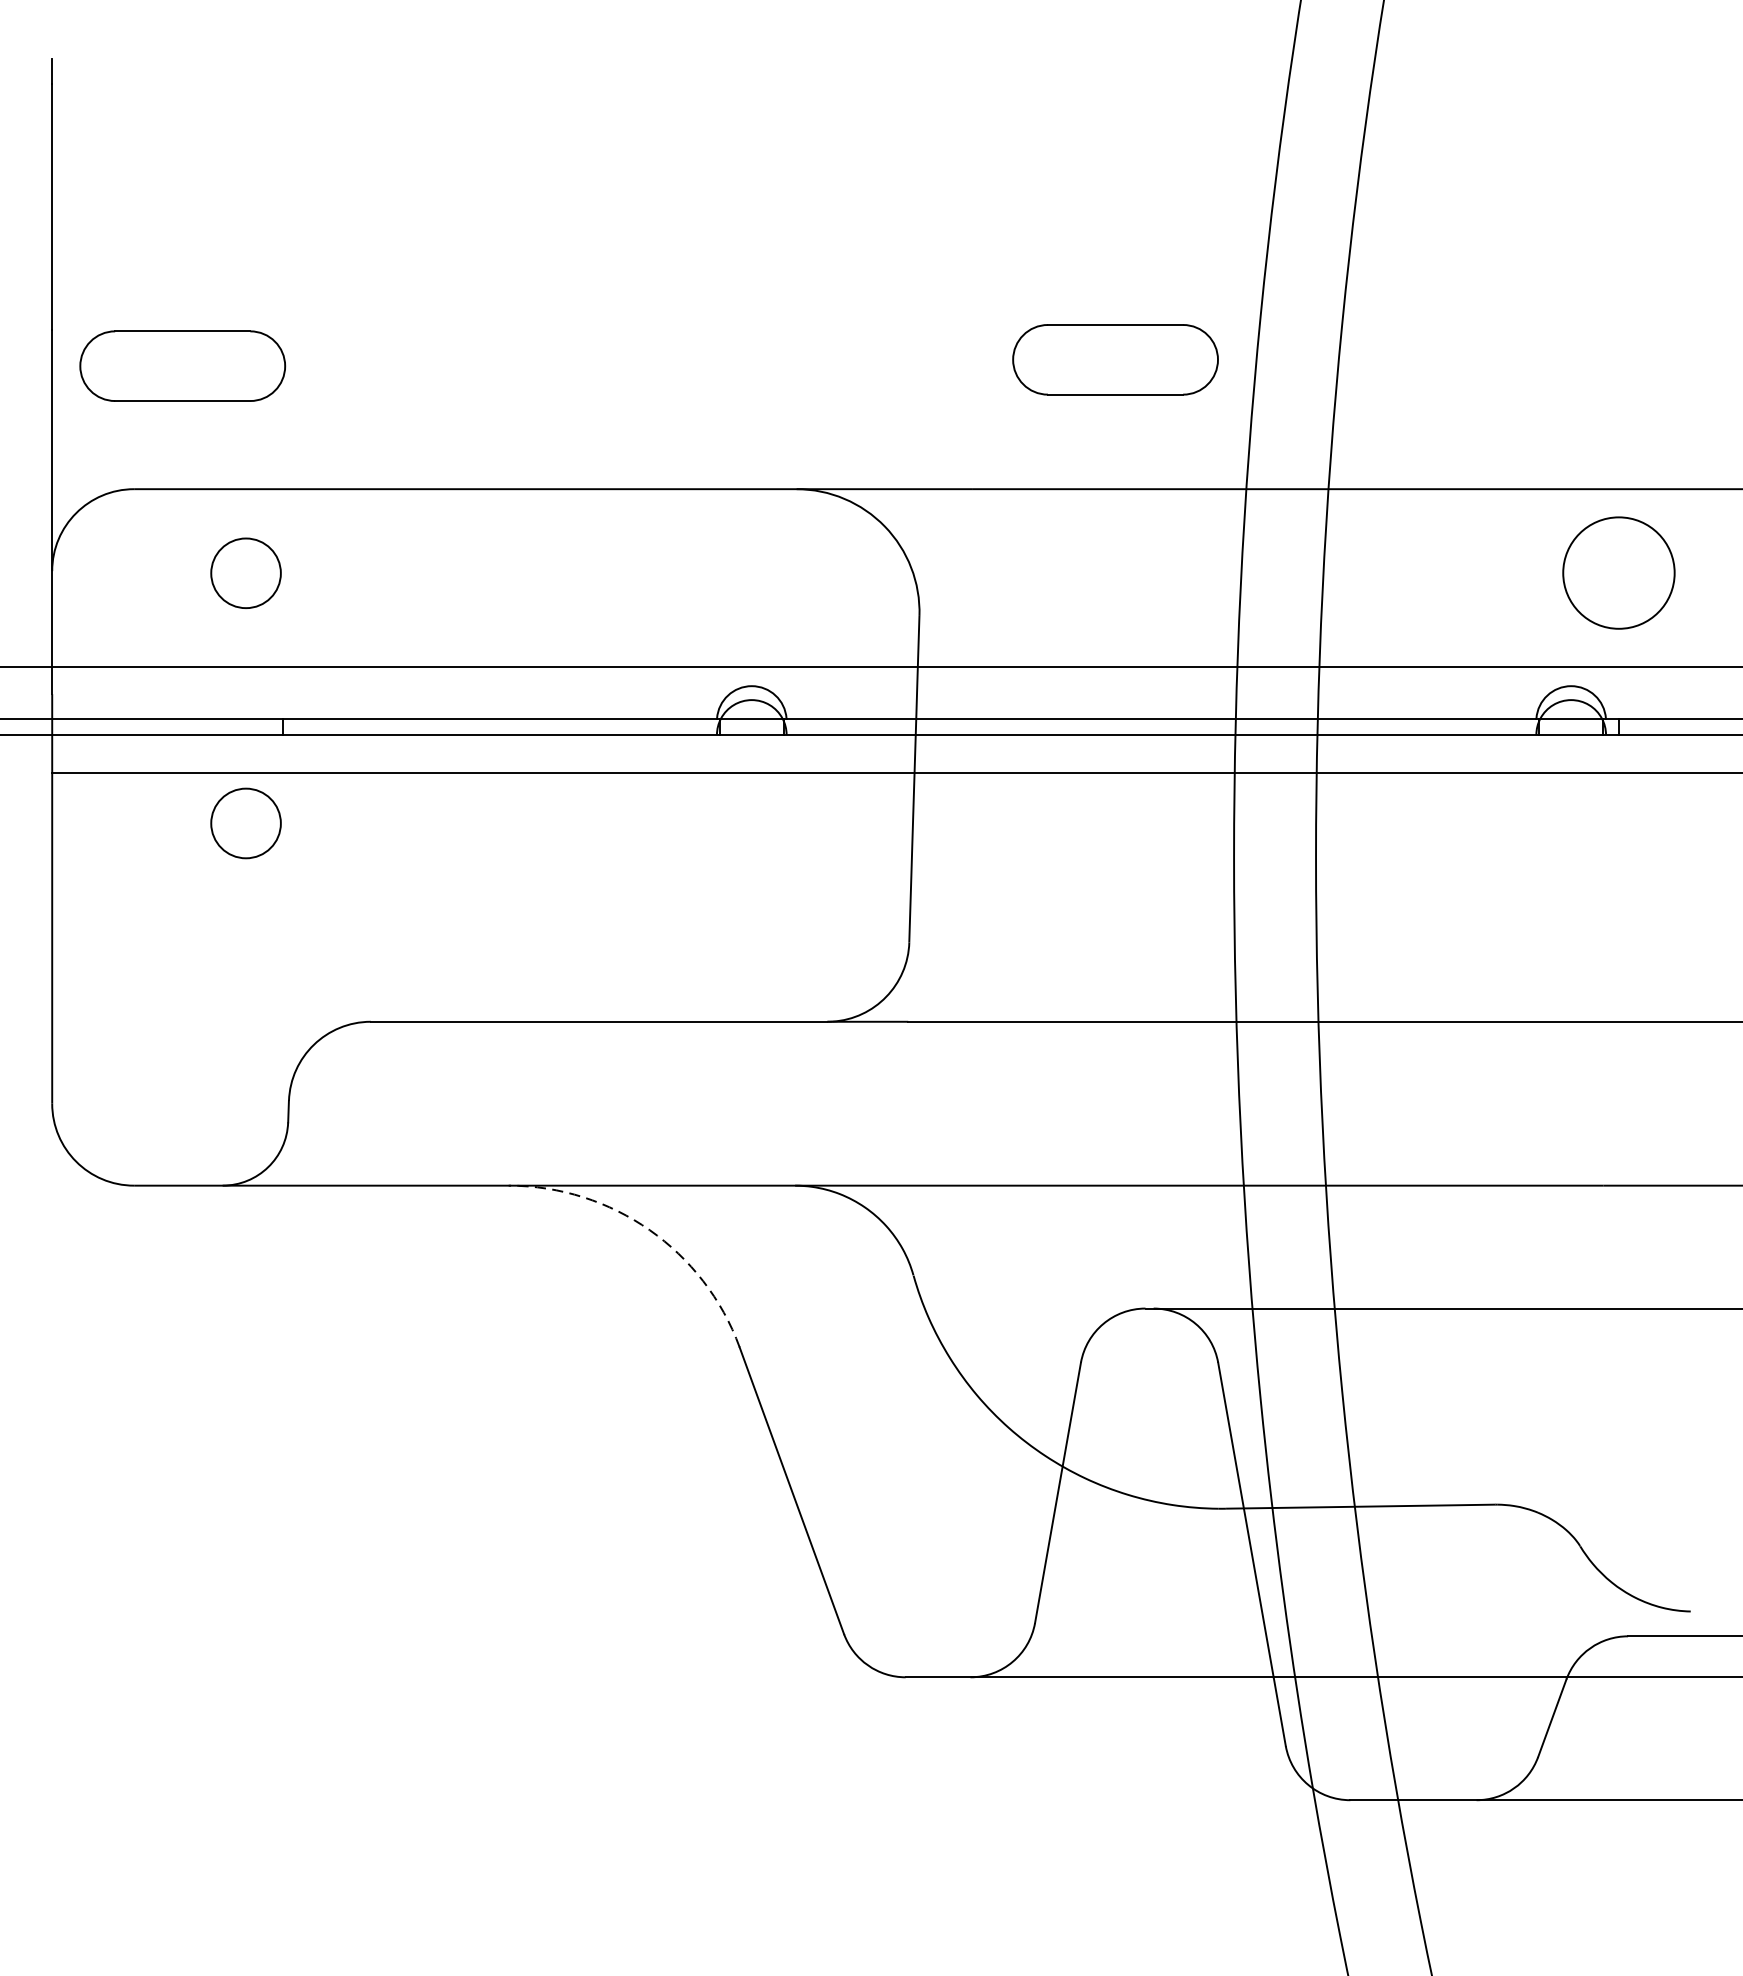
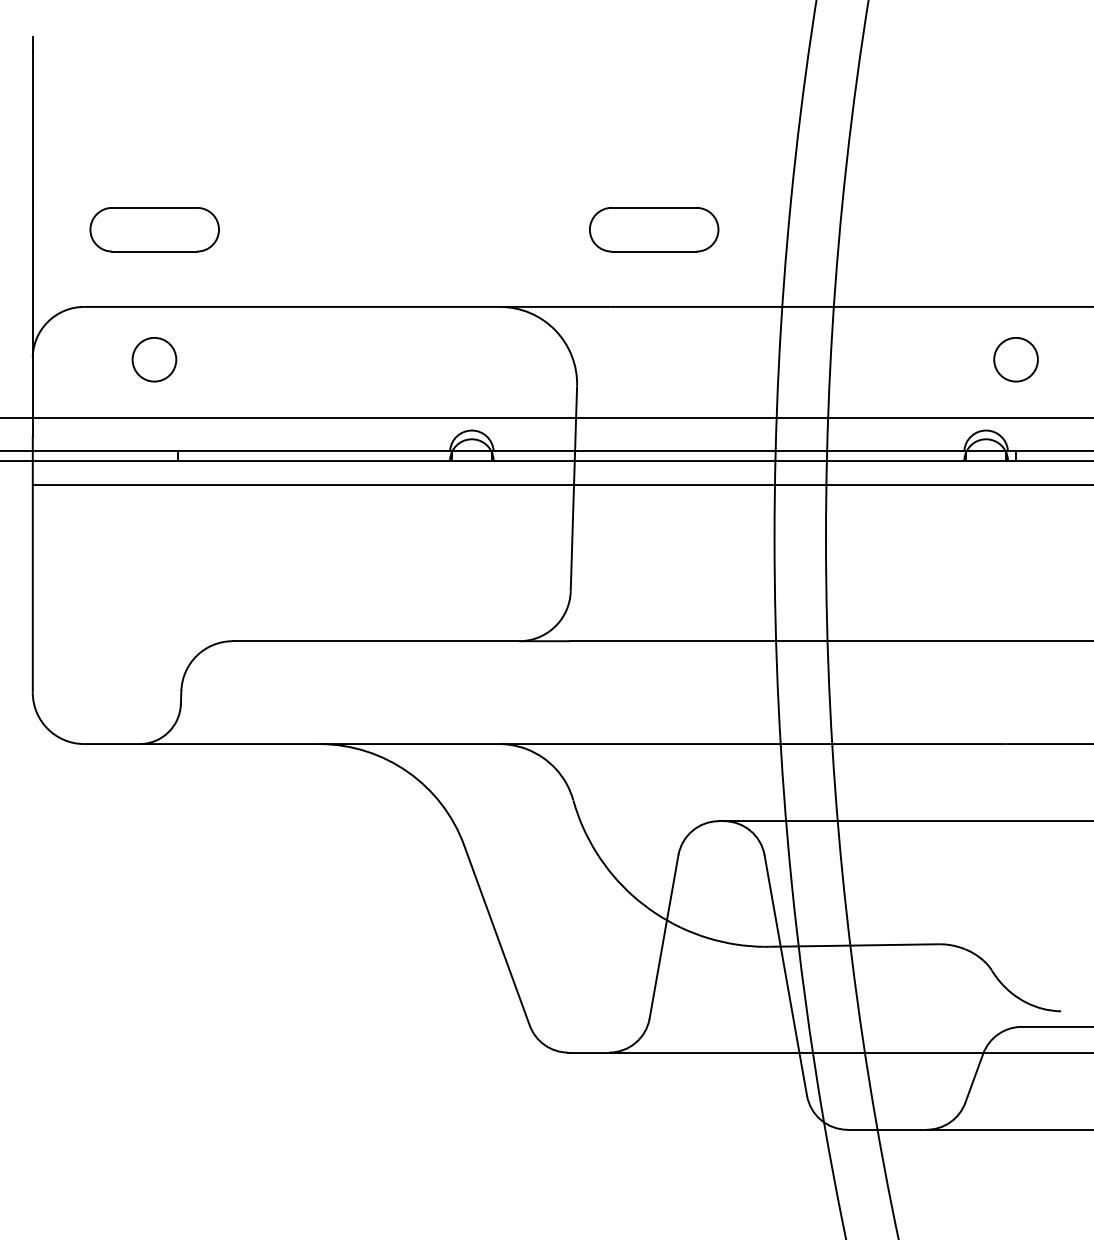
part: (1116, 359) -> (654, 229), moved
part: (182, 365) -> (154, 229), moved
circle: (1617, 572) -> (1015, 359), size x0.62
circle: (246, 823) -> (154, 516), removed
arc: (649, 1229) -> (407, 771), dashed -> solid

